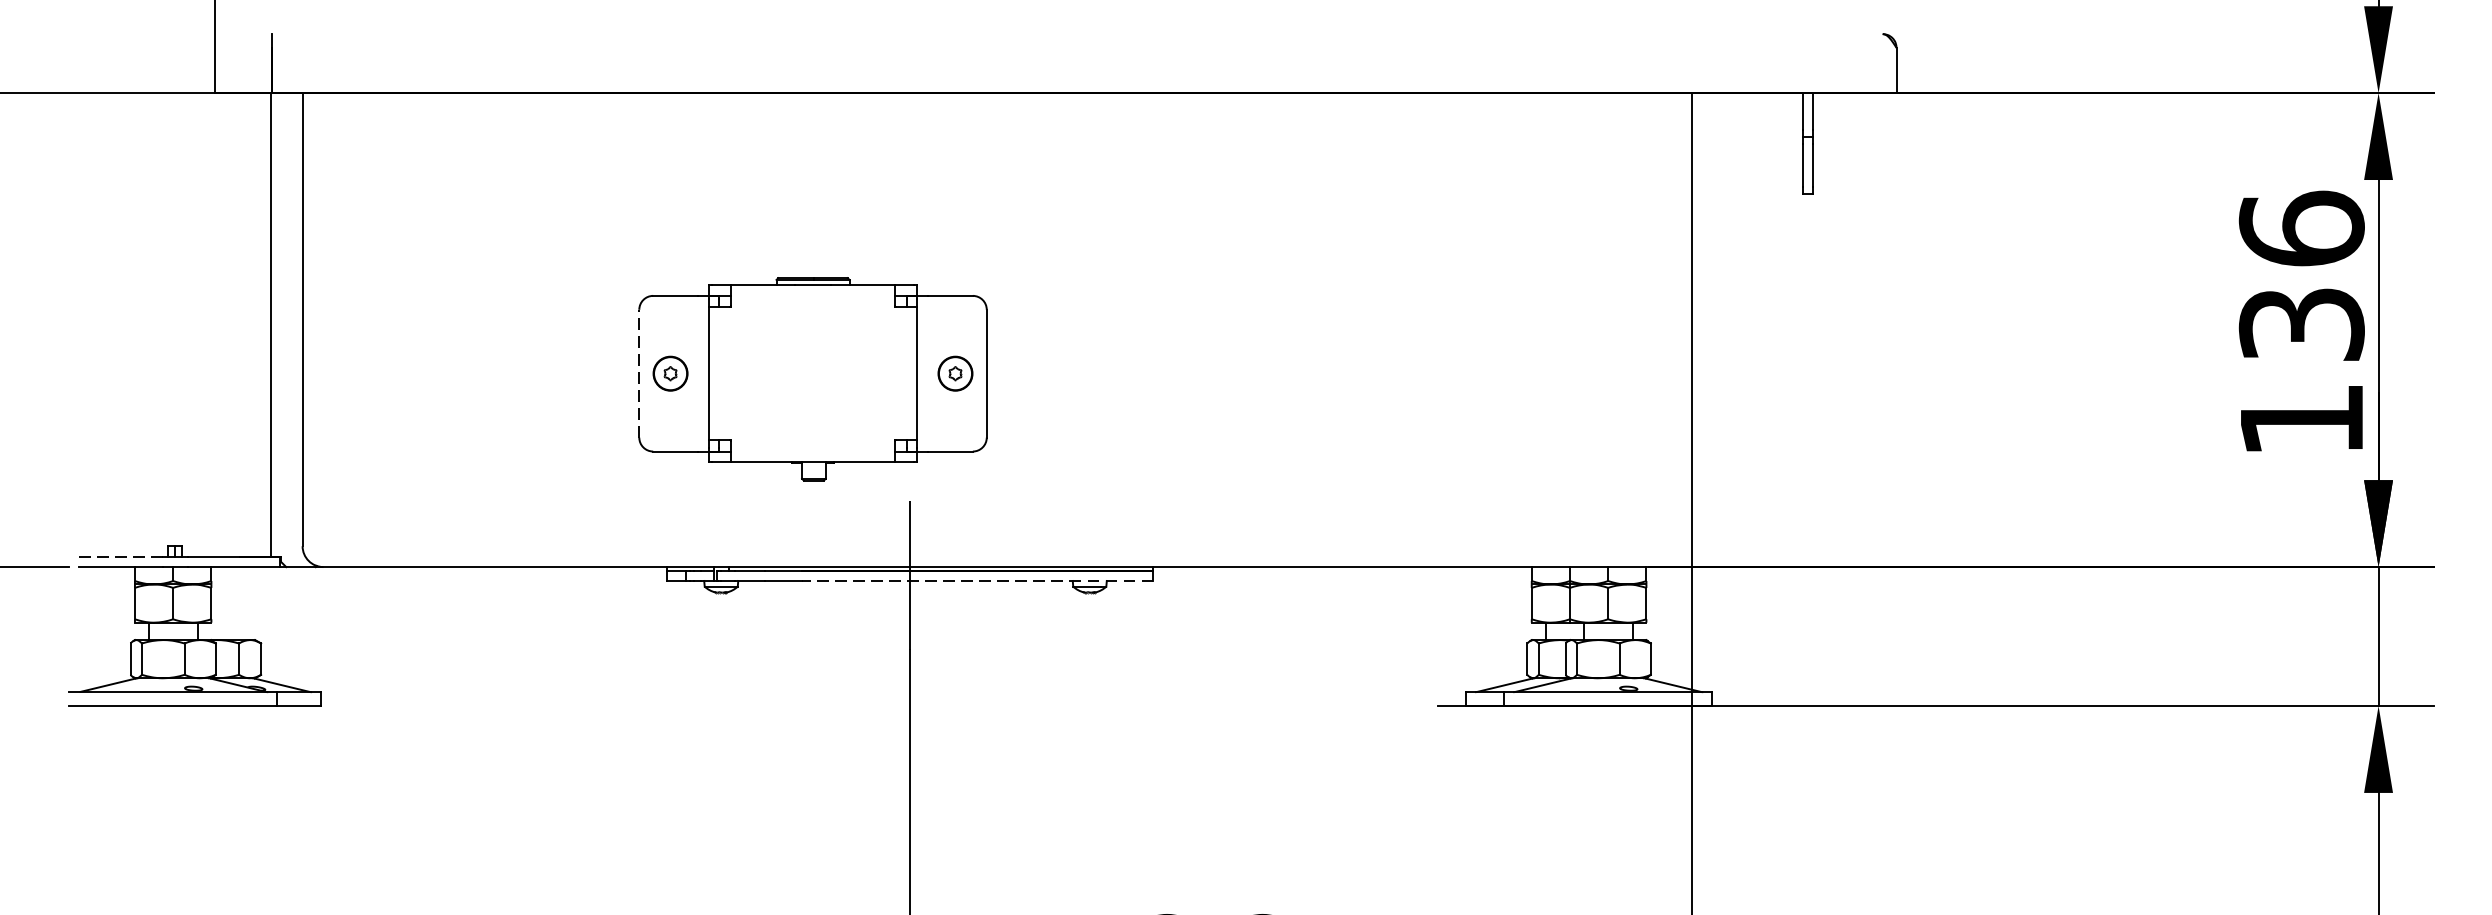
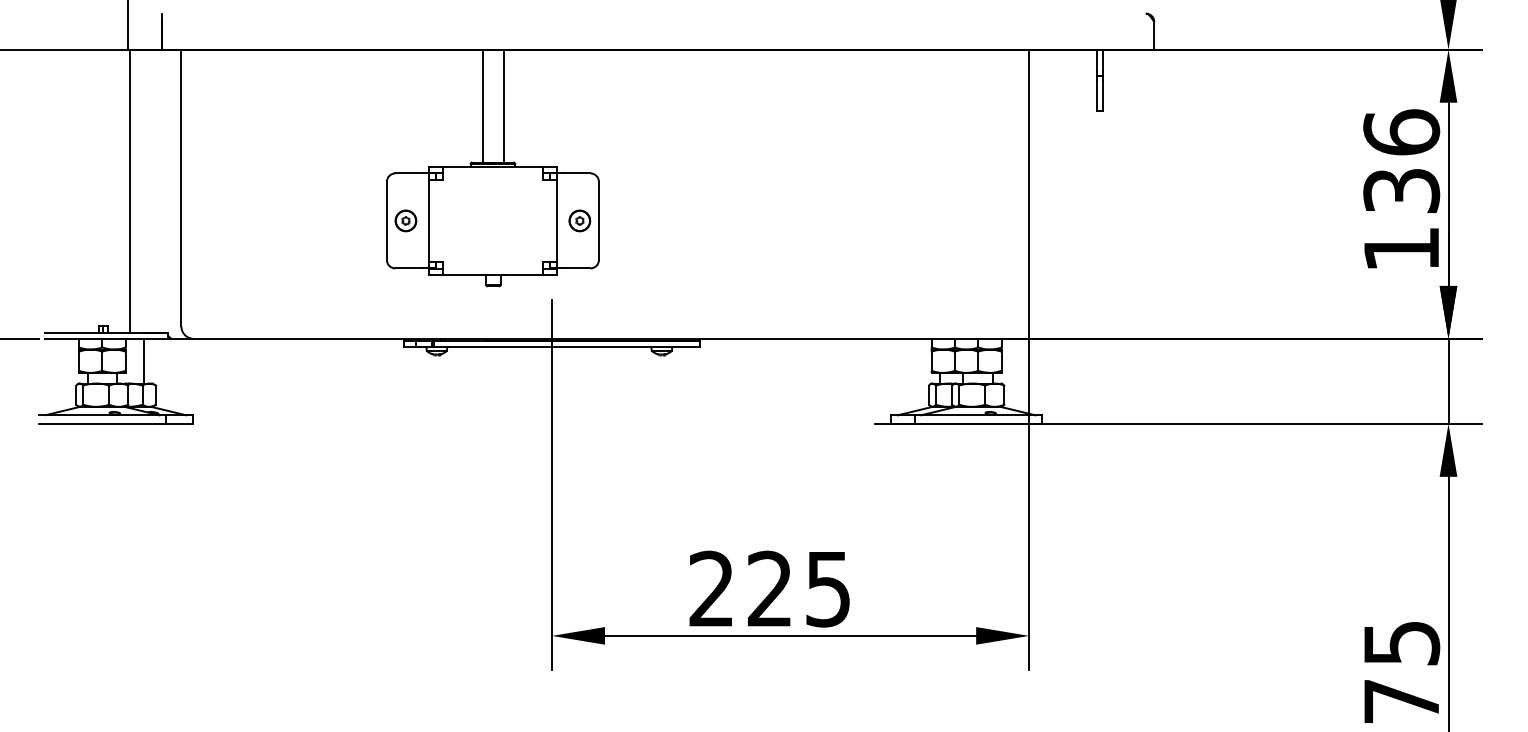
line: (795, 184) -> (482, 105), added
line: (832, 184) -> (504, 105), added
line: (271, 323) -> (130, 190), moved
line: (638, 372) -> (386, 220), dashed -> solid
line: (120, 556) -> (70, 332), dashed -> solid
line: (976, 581) -> (592, 347), dashed -> solid
line: (240, 602) -> (143, 360), added

